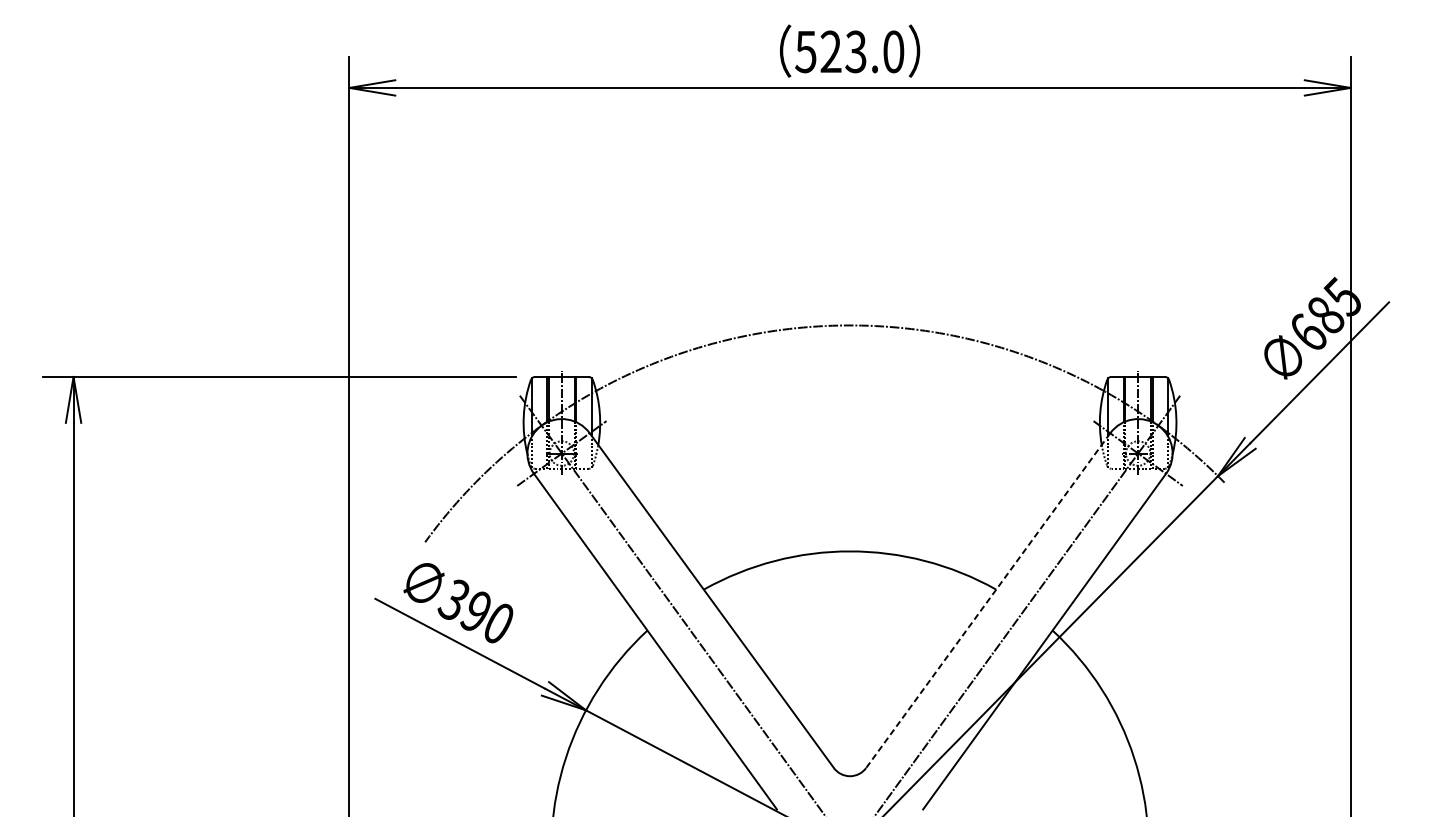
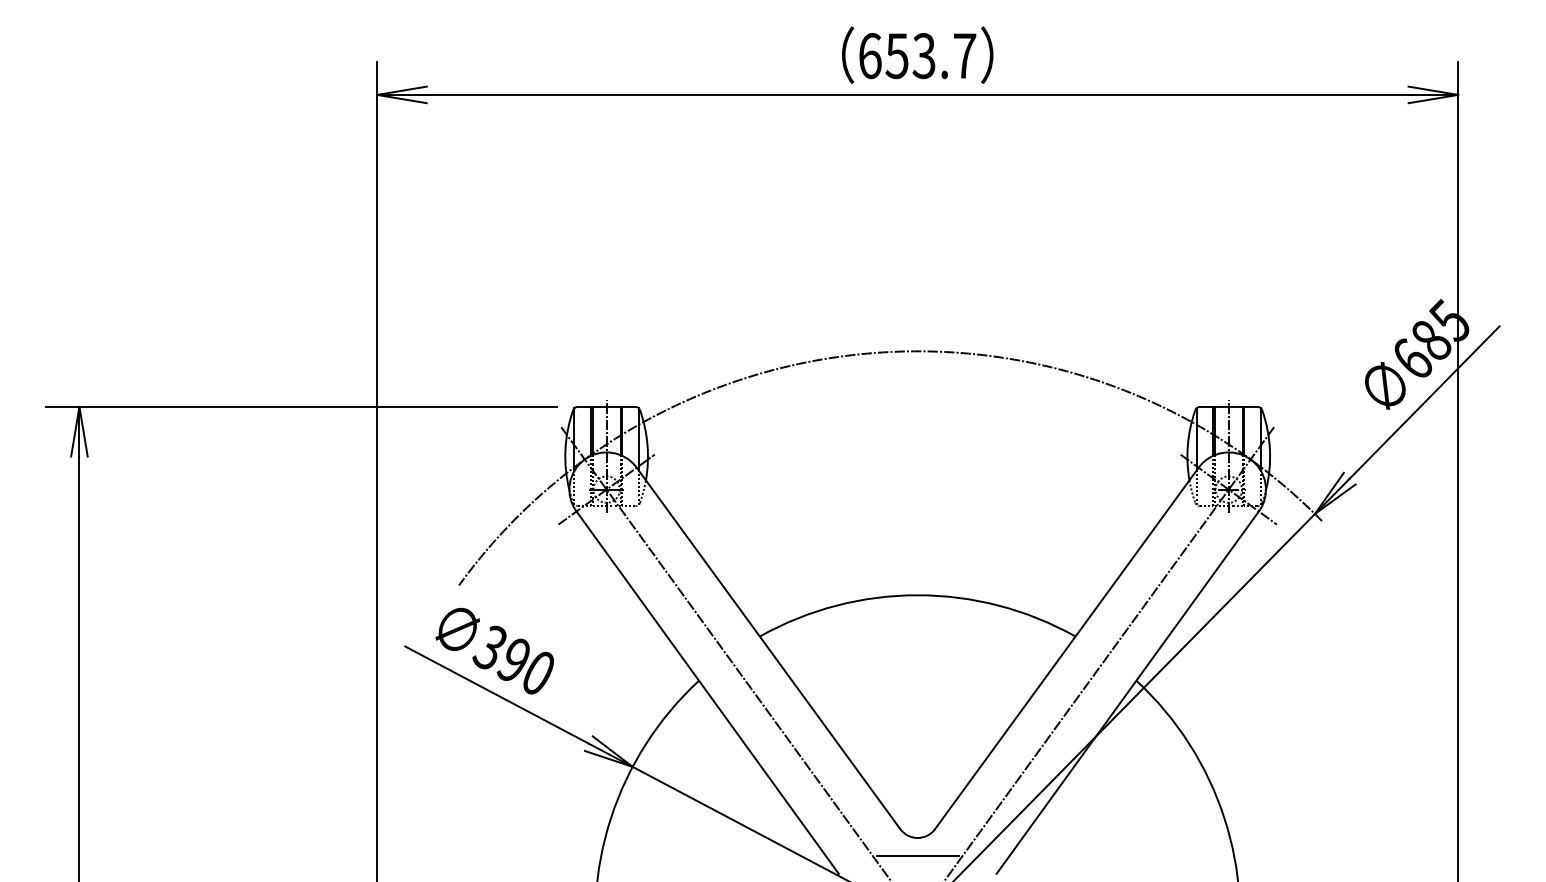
text: (849, 52) -> (917, 56), 523.0 -> 653.7
line: (987, 600) -> (1066, 648), dashed -> solid
line: (849, 792) -> (917, 855), added

